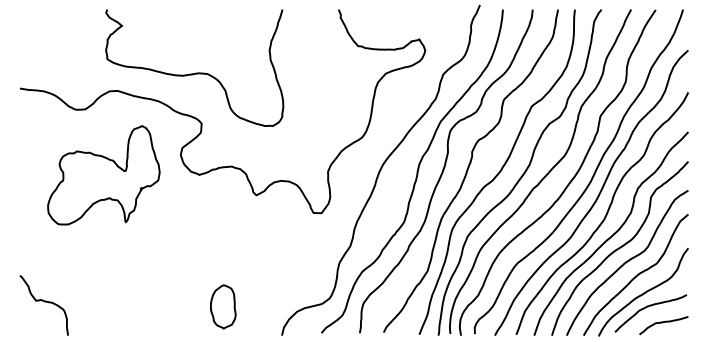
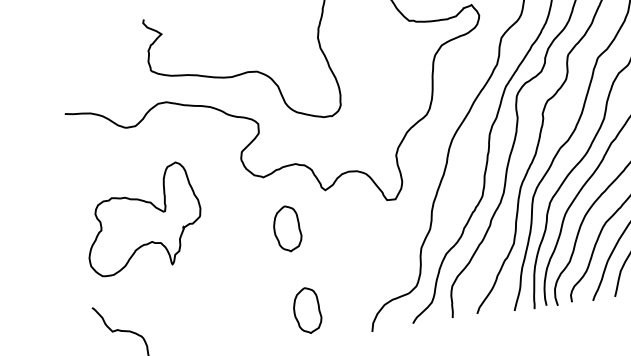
part: (103, 175) -> (142, 219), moved
part: (215, 226) -> (287, 228), added

